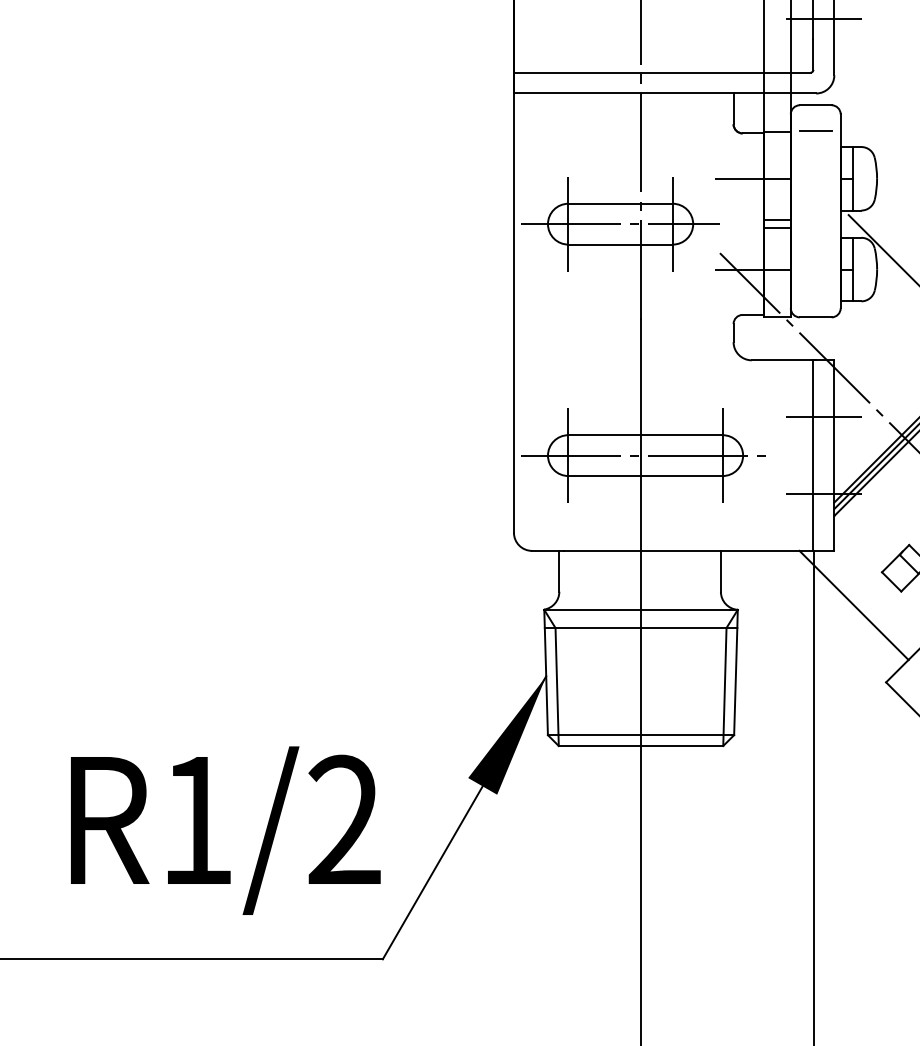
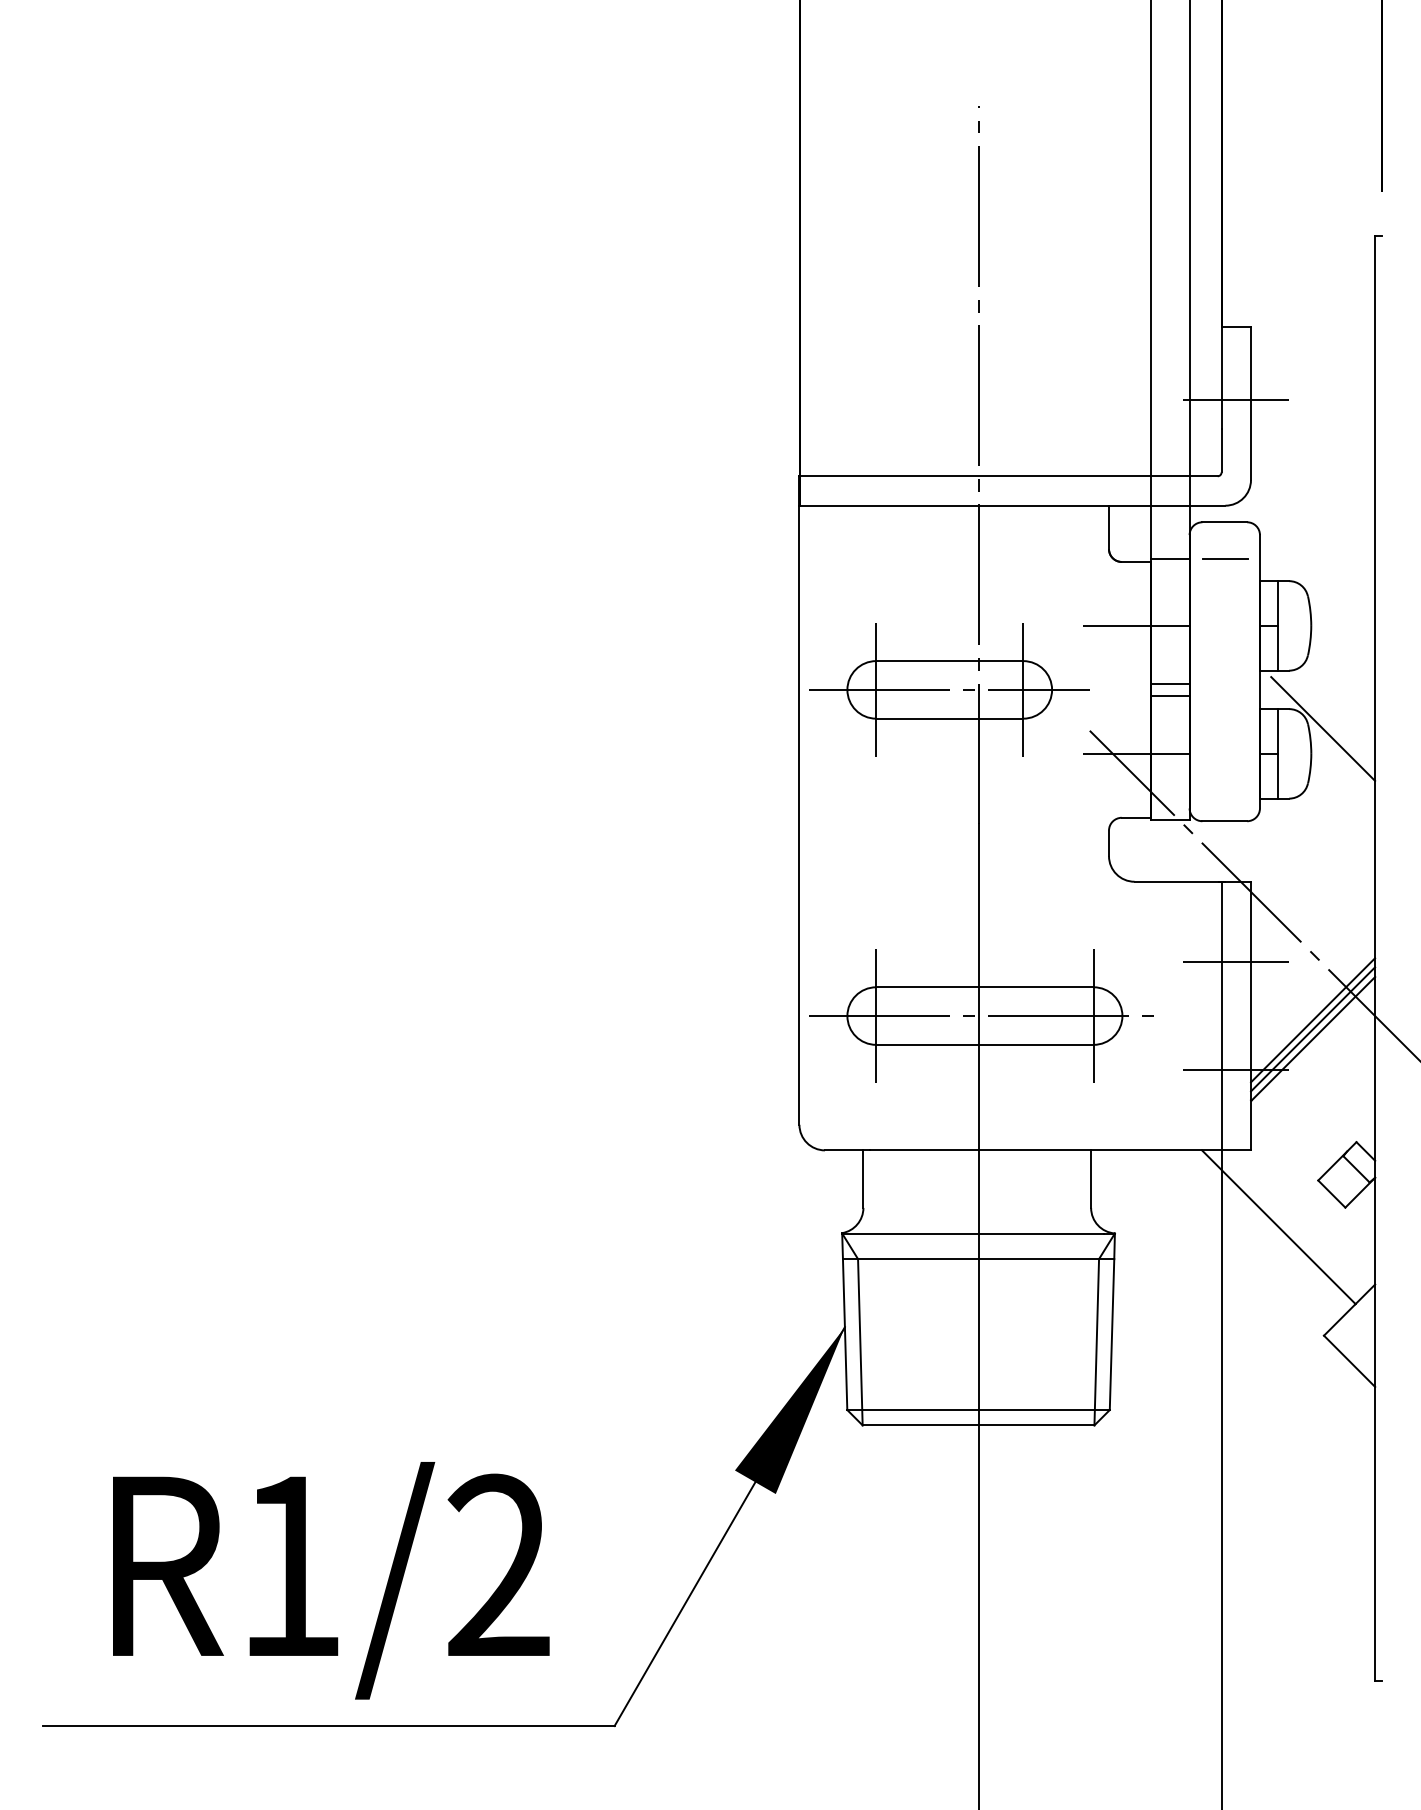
text: (225, 830) -> (331, 1580), moved

